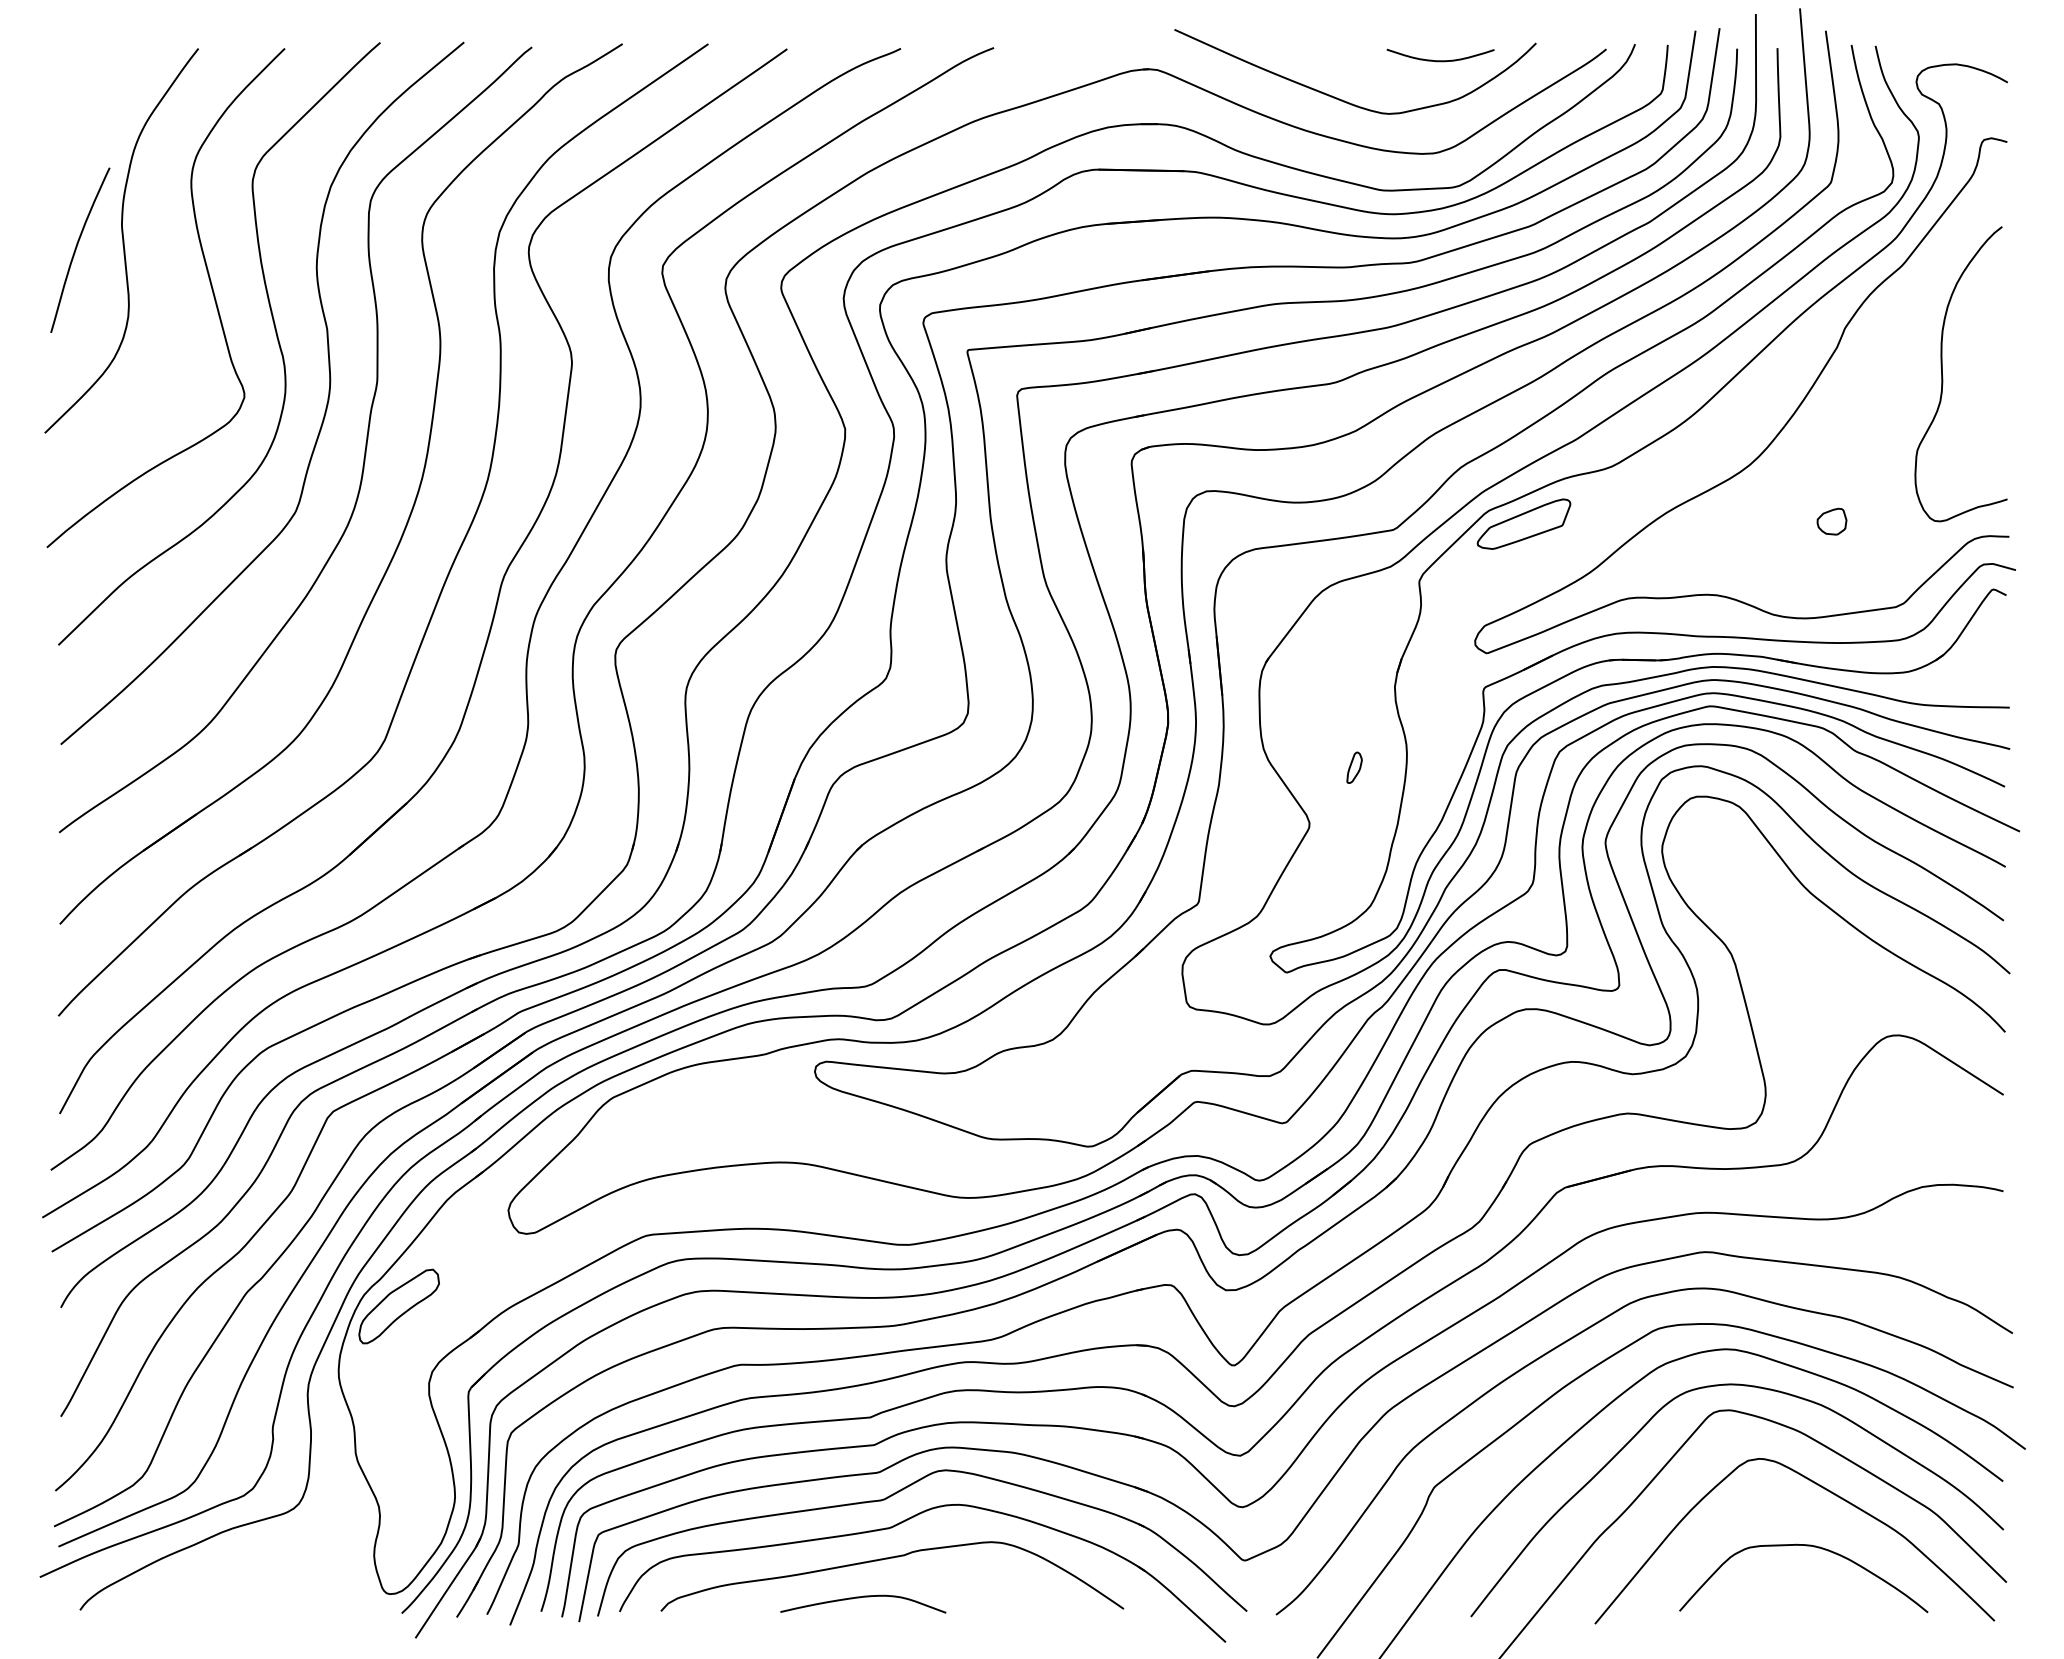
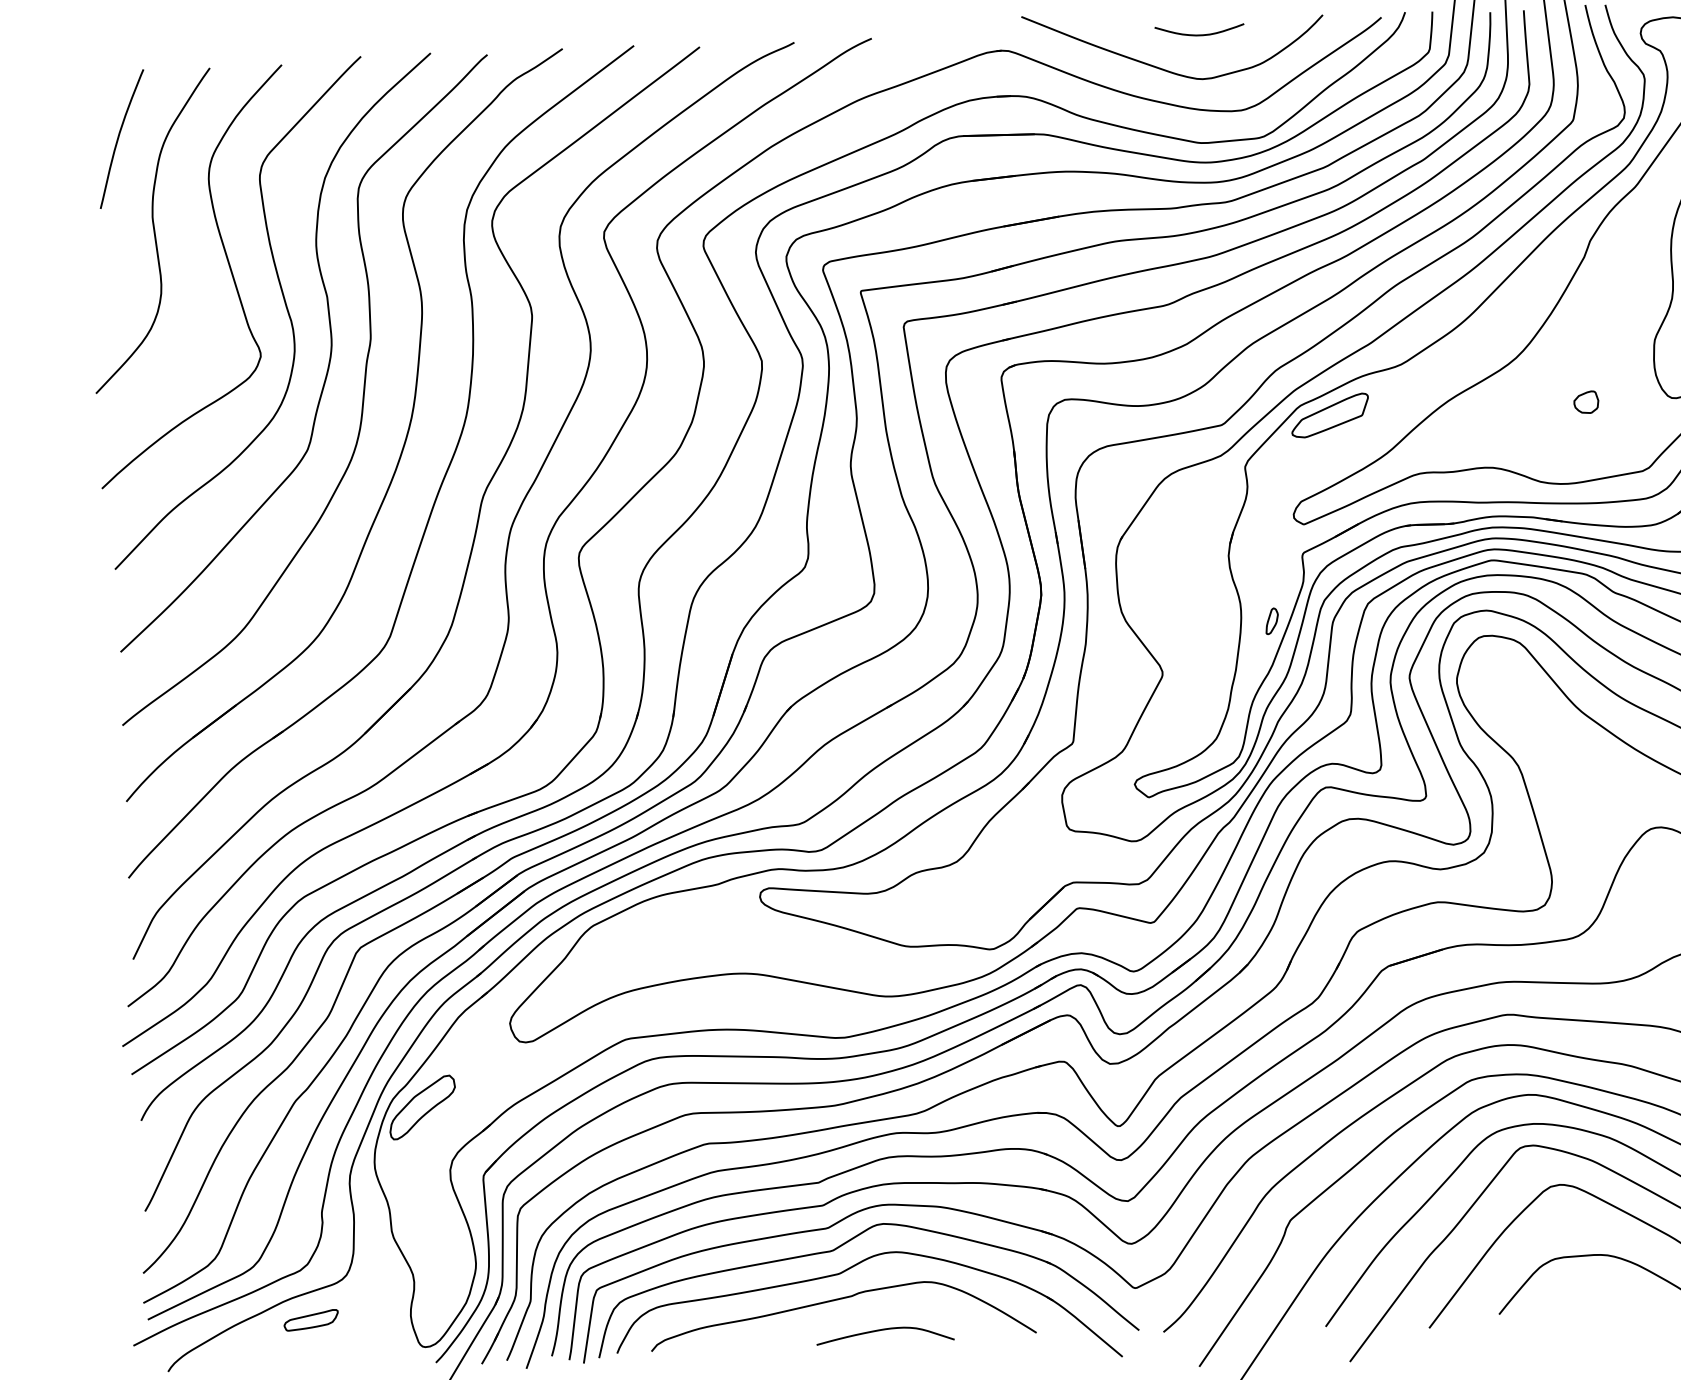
curve: (1440, 60) -> (1199, 34), moved
curve: (77, 247) -> (119, 136), moved
part: (1354, 767) -> (1272, 621), moved
part: (254, 1555) -> (311, 1319), added
curve: (860, 1598) -> (882, 1330), moved

